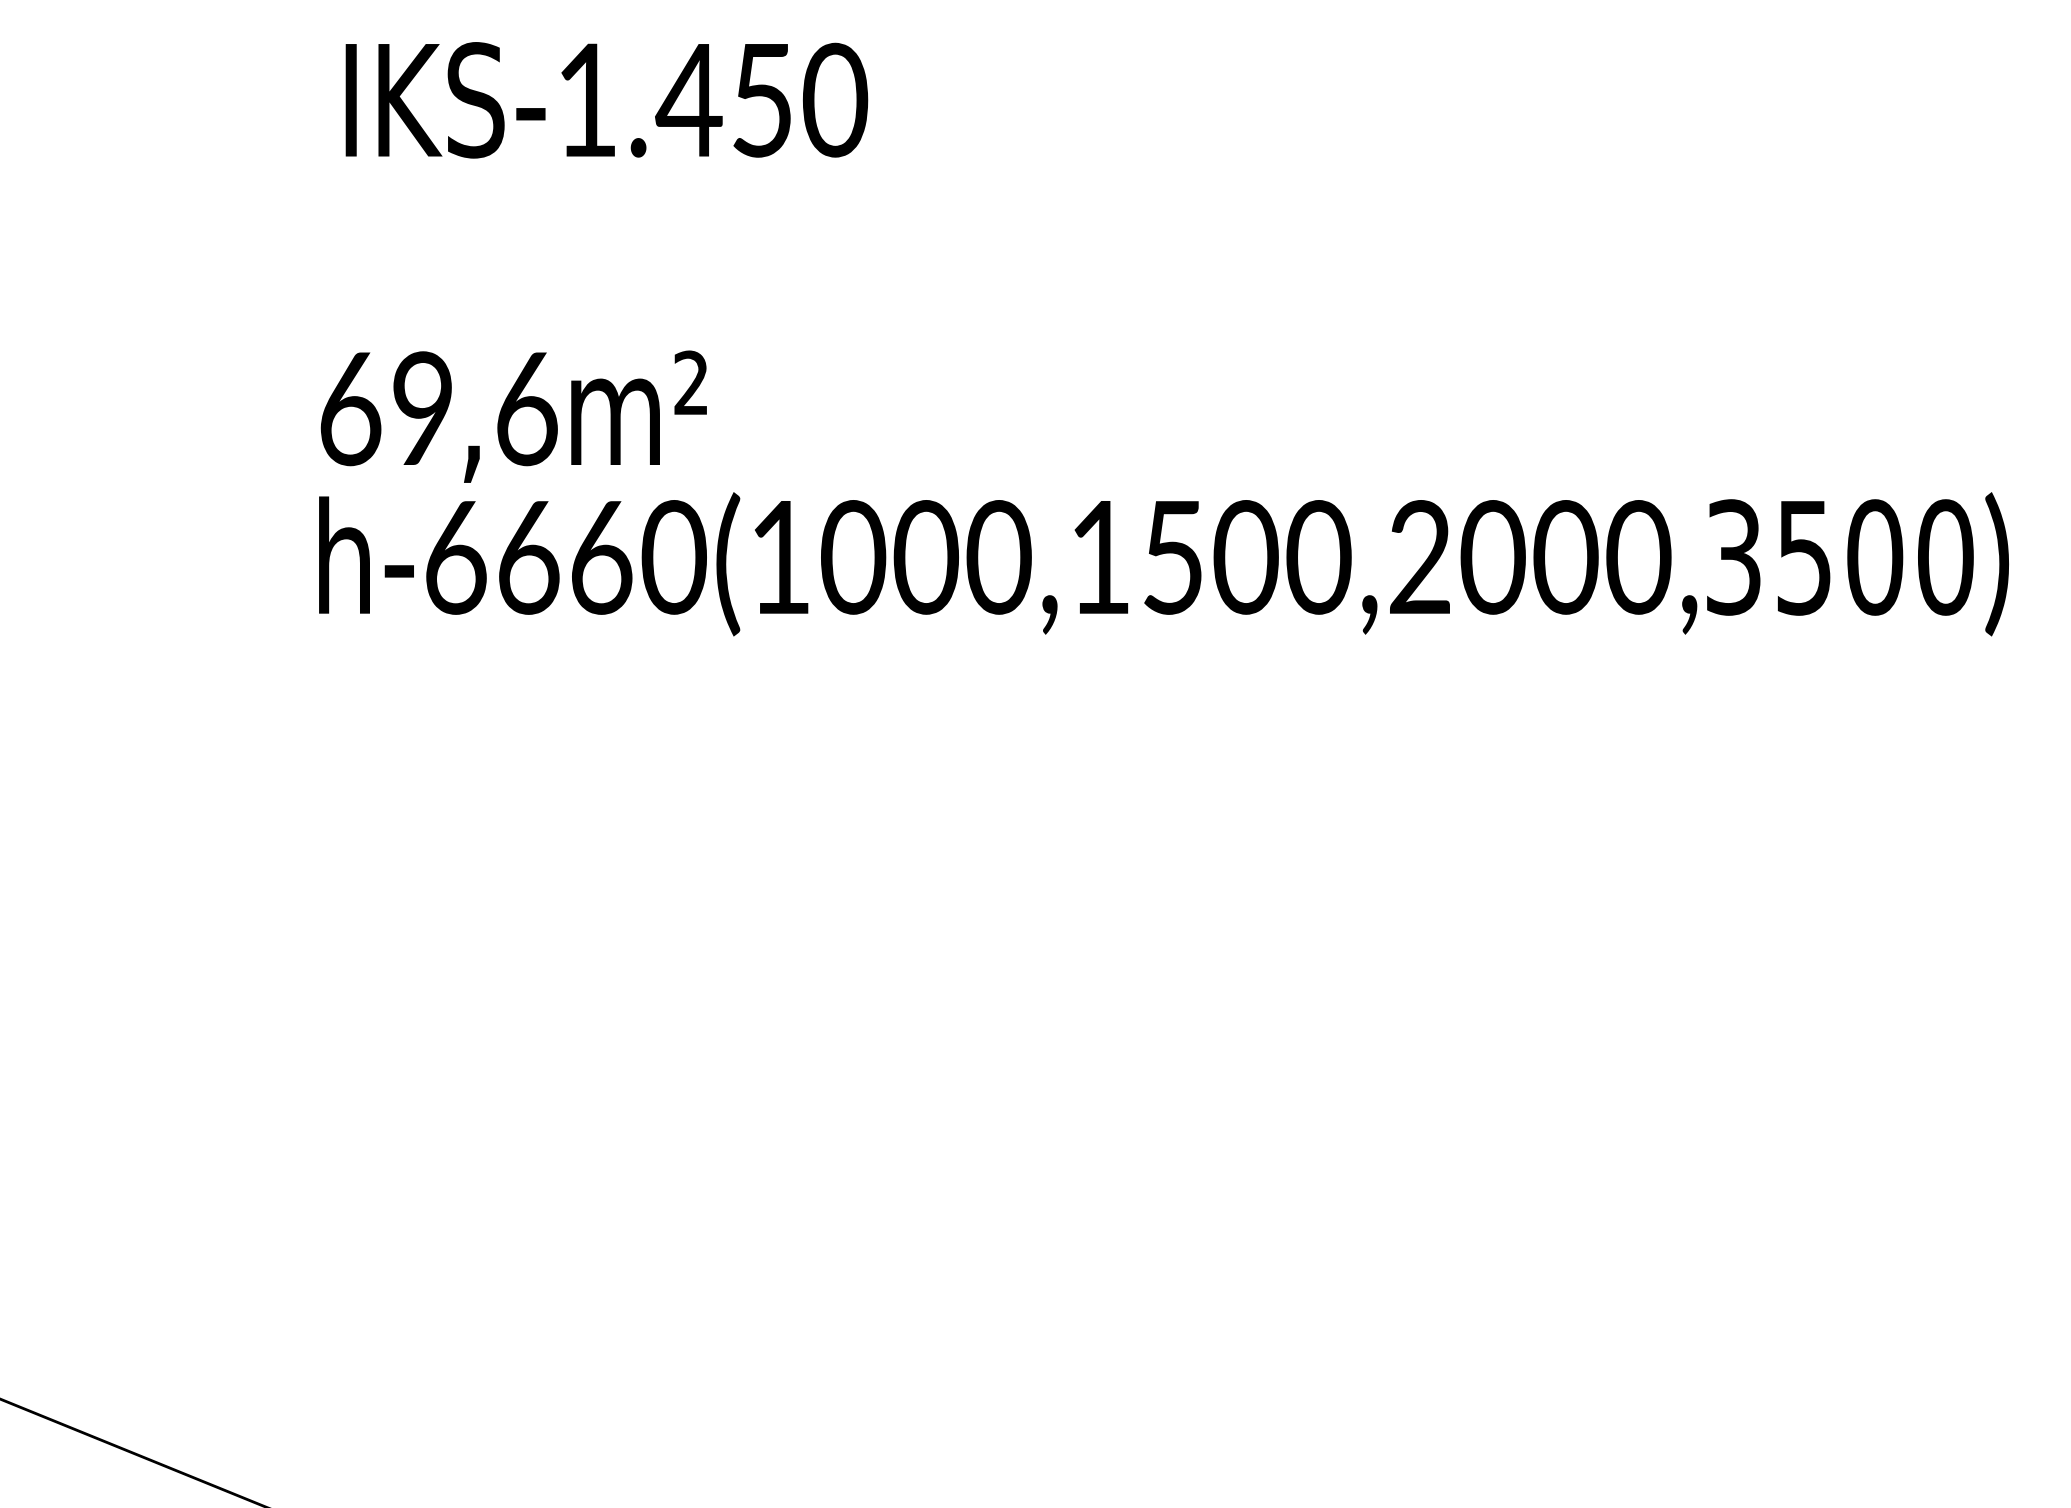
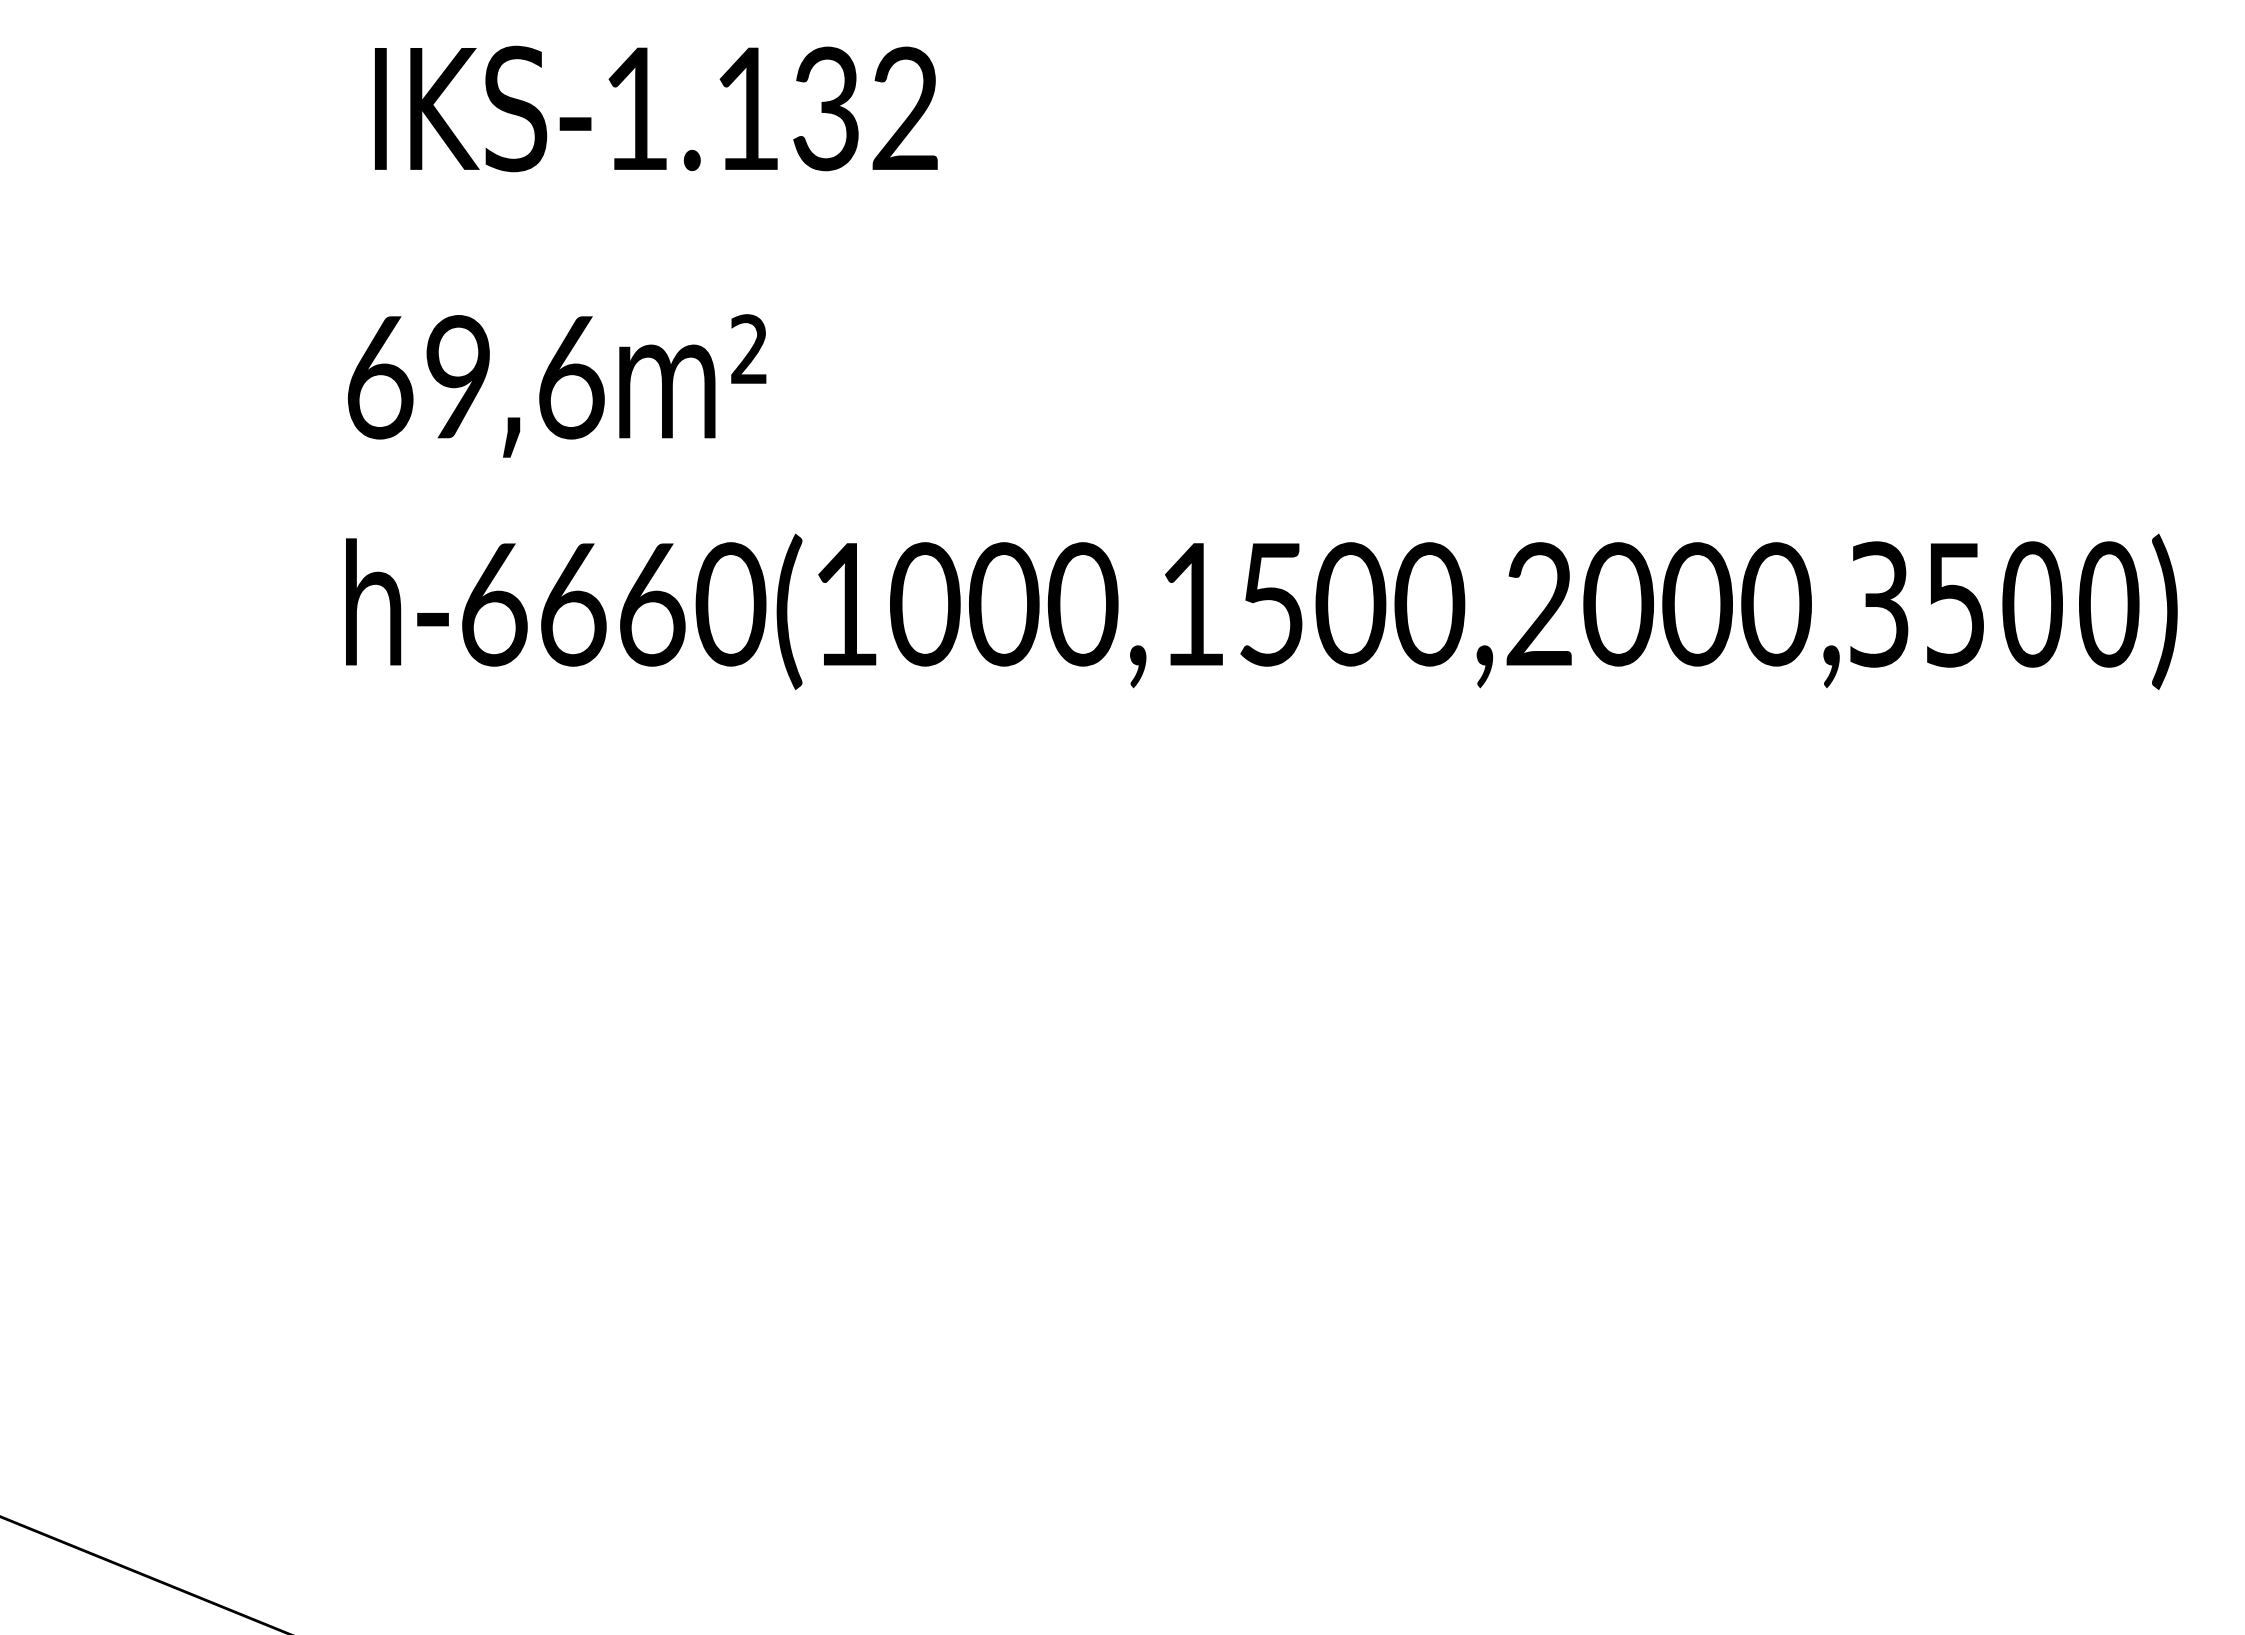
text: (761, 99) -> (825, 108), 1.450 -> 1.132
text: (514, 416) -> (557, 385), moved

